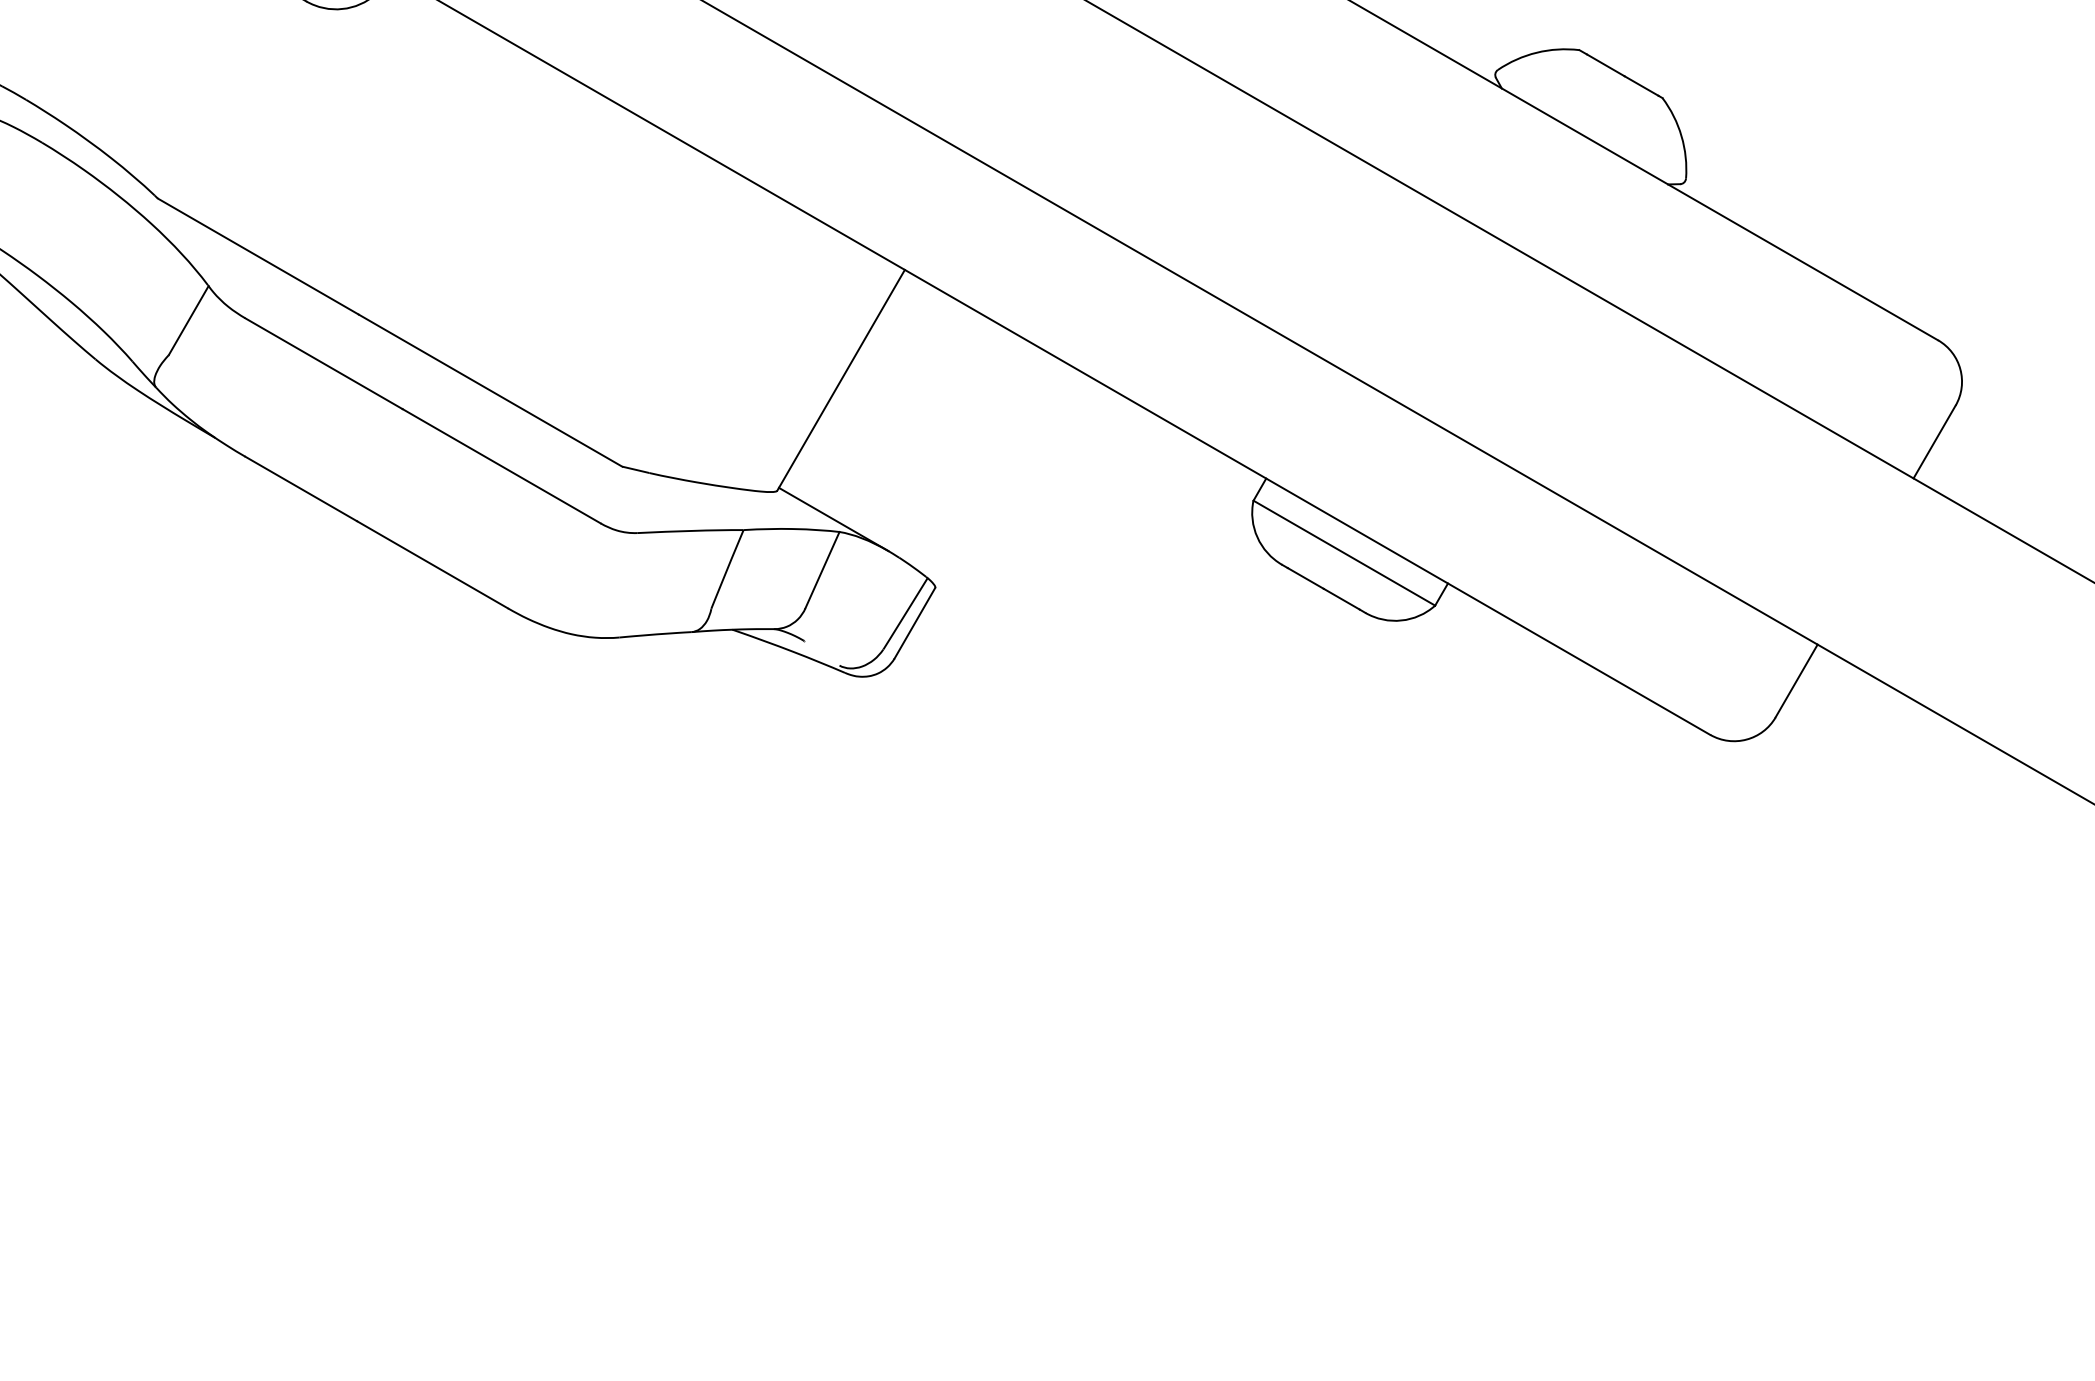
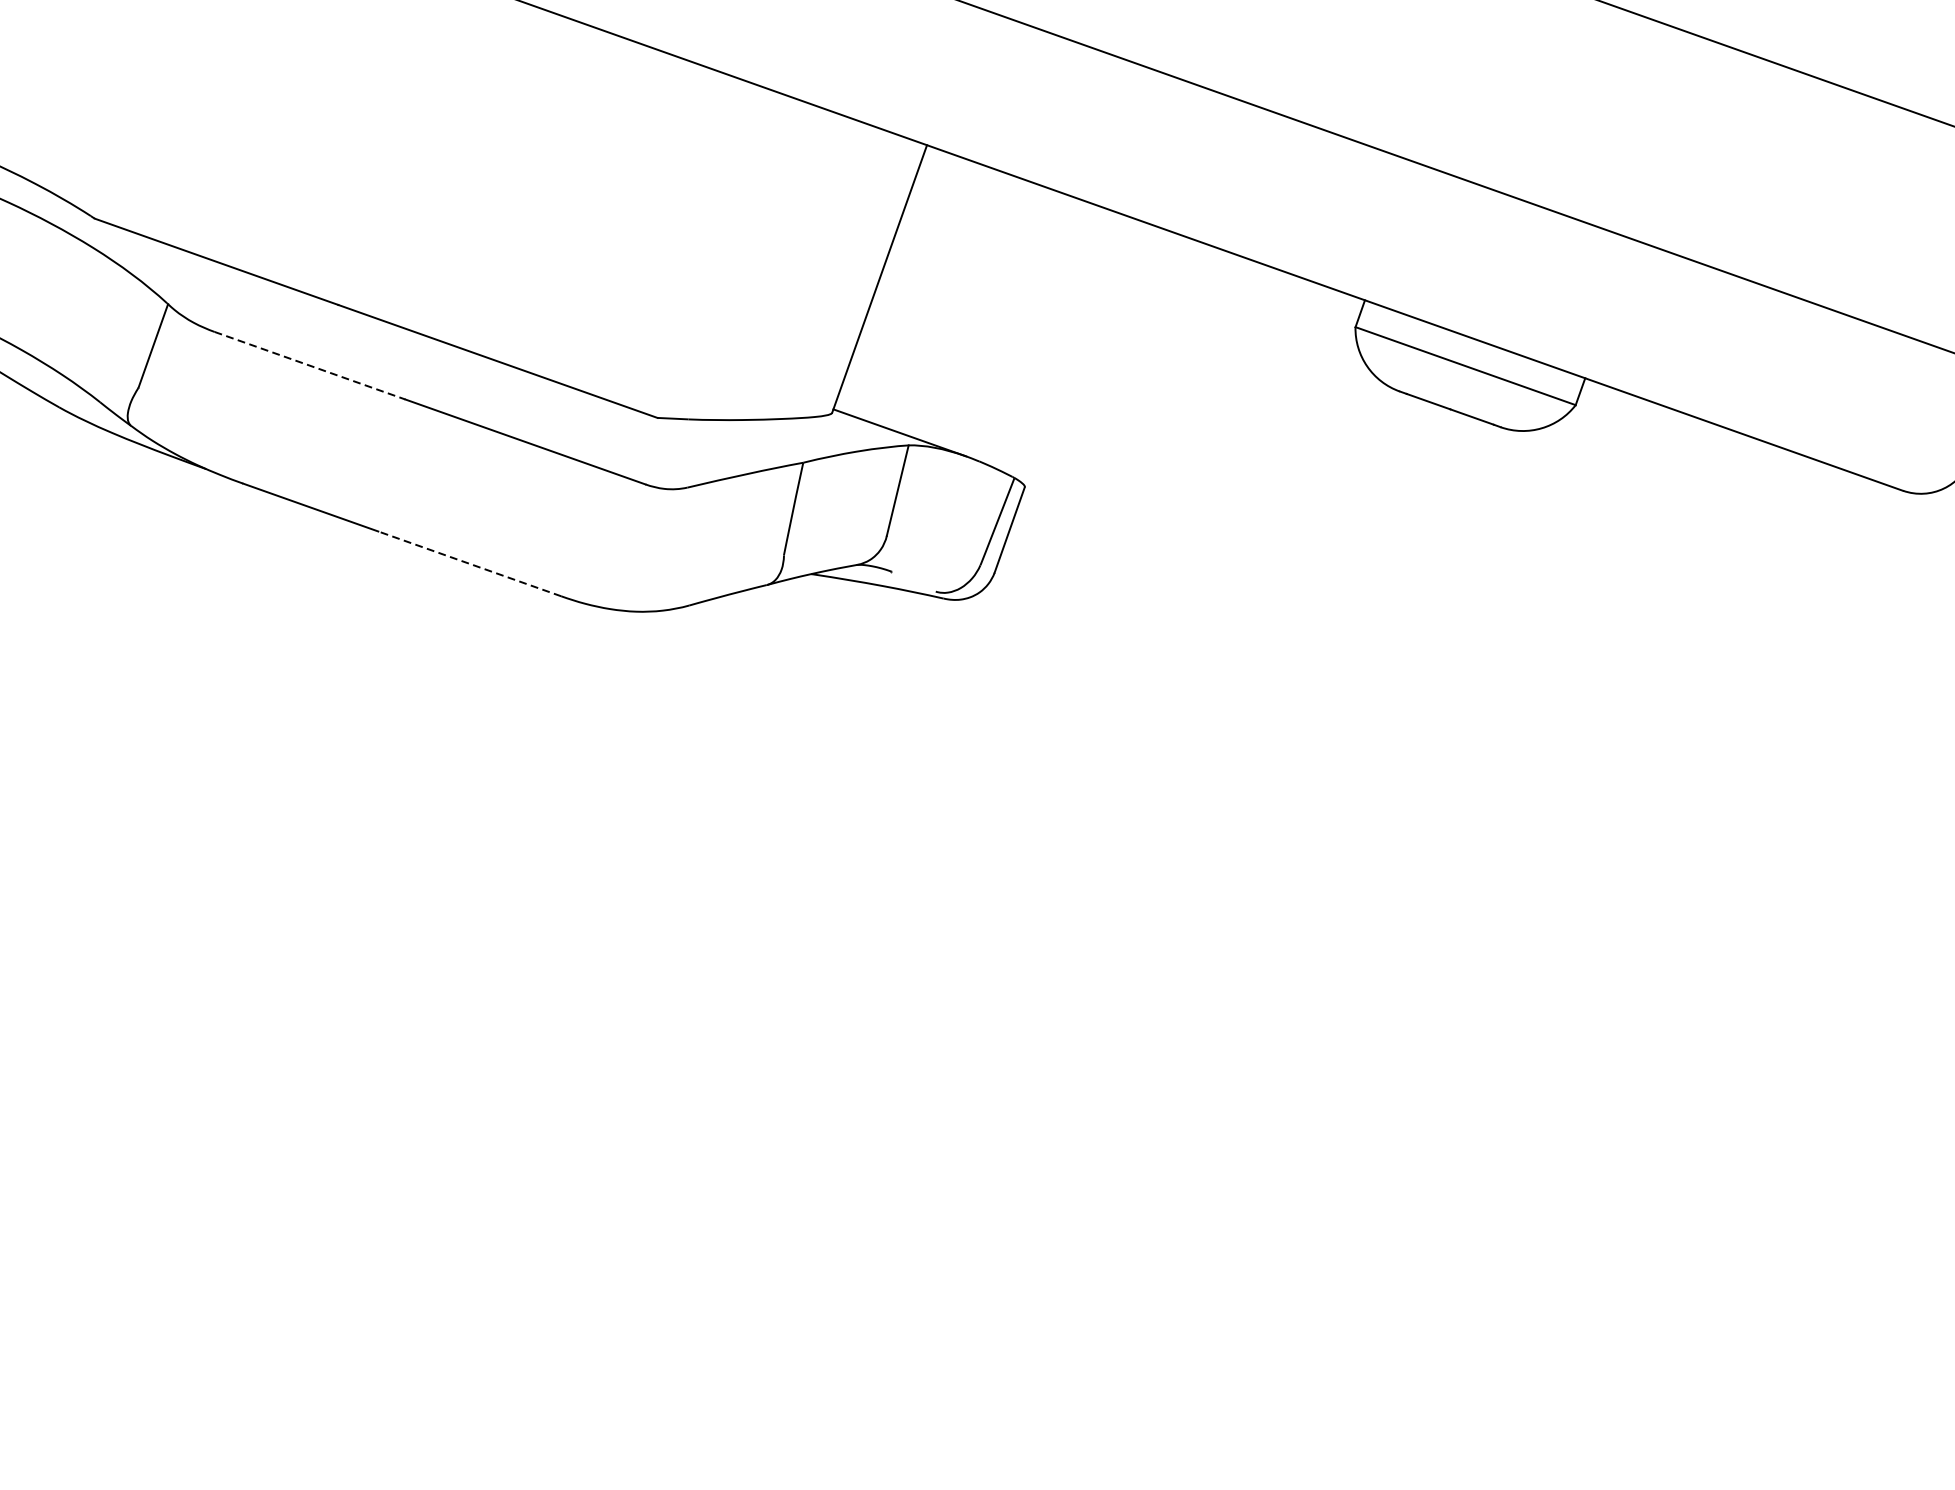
line: (323, 363) -> (309, 365), solid -> dashed
line: (432, 564) -> (469, 563), solid -> dashed

